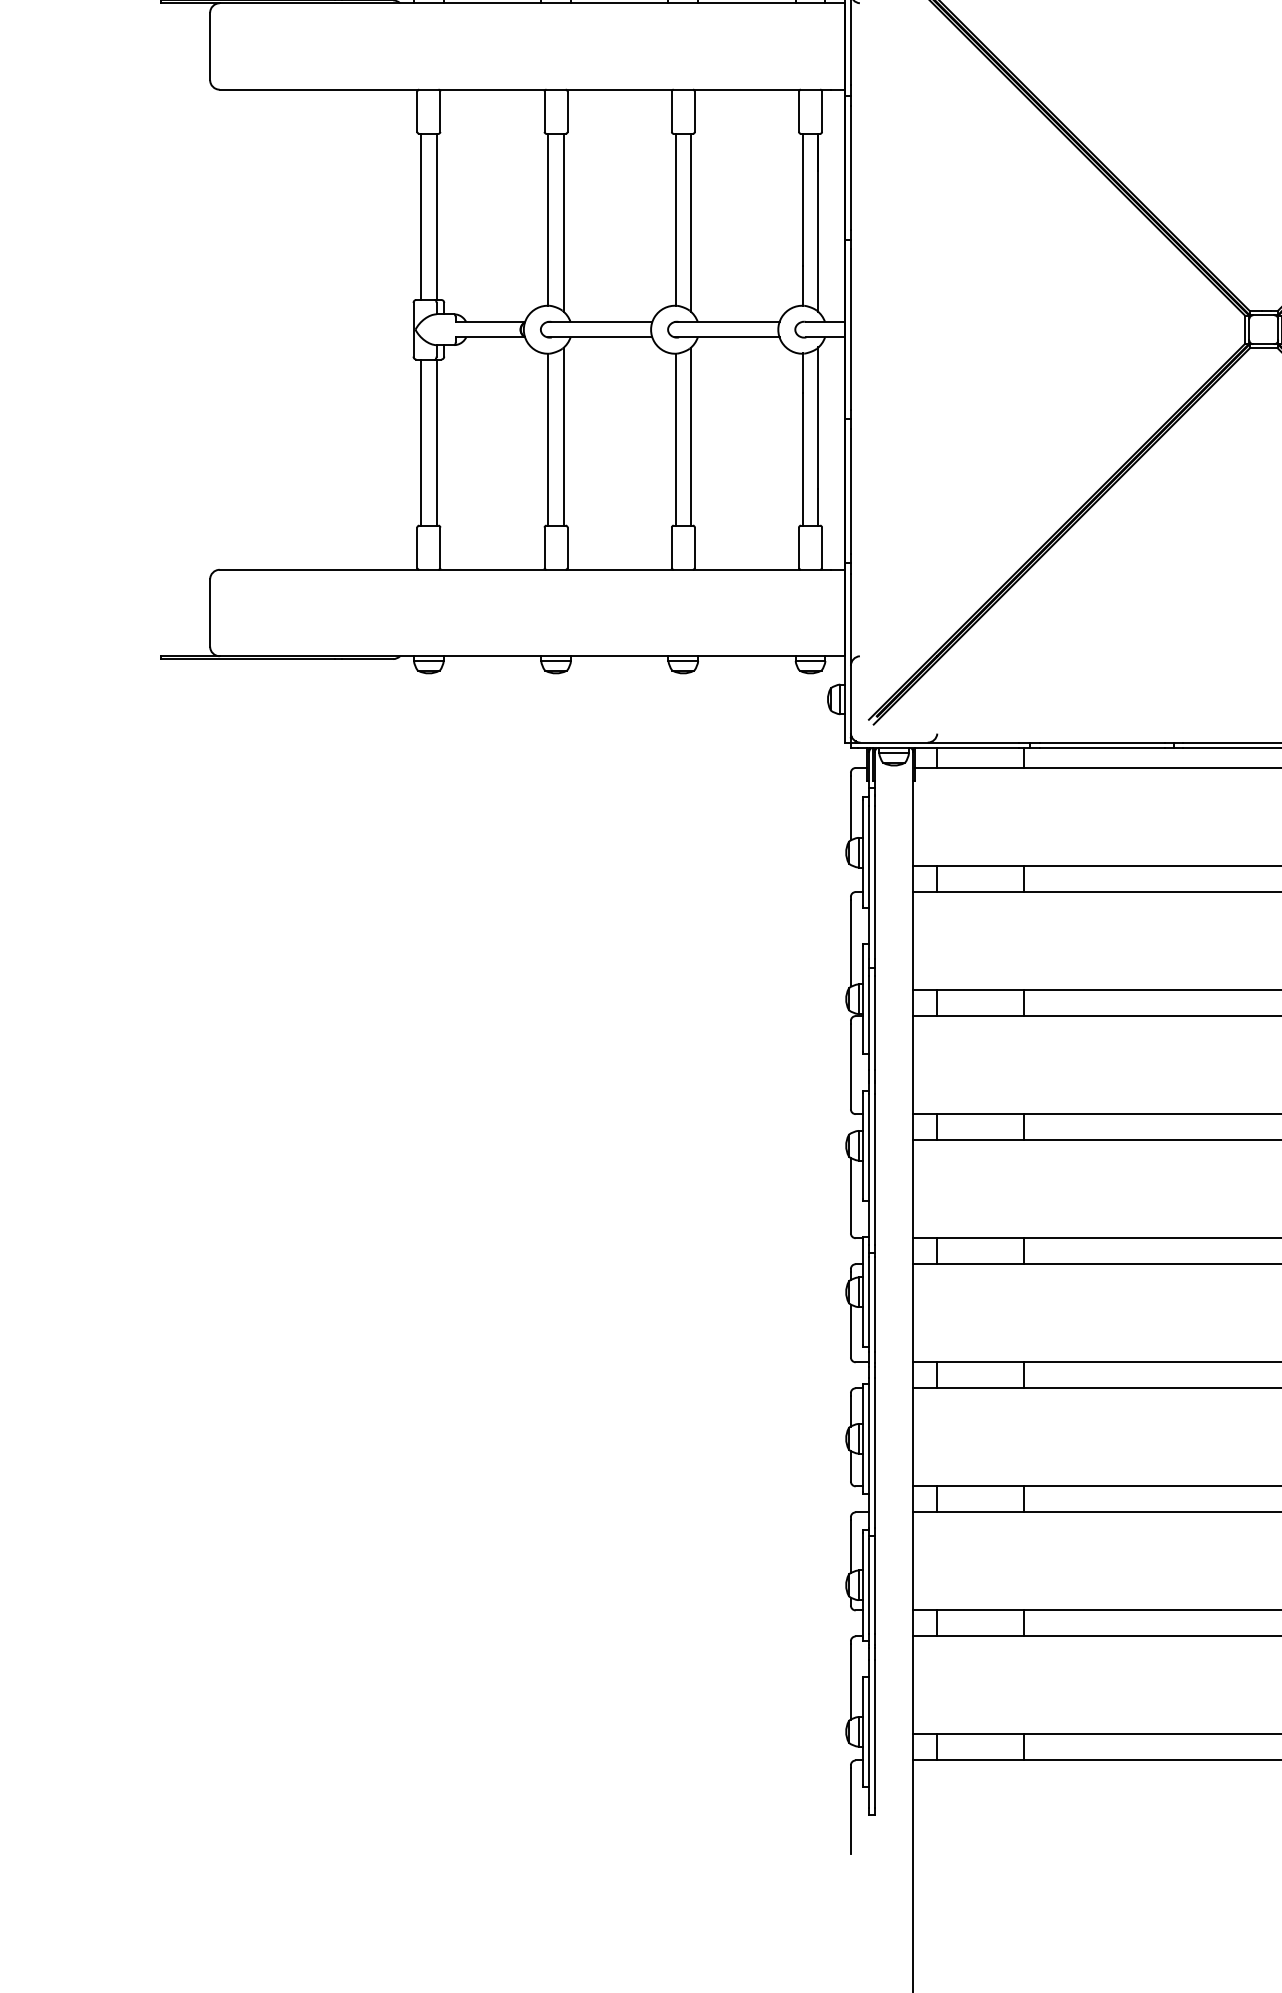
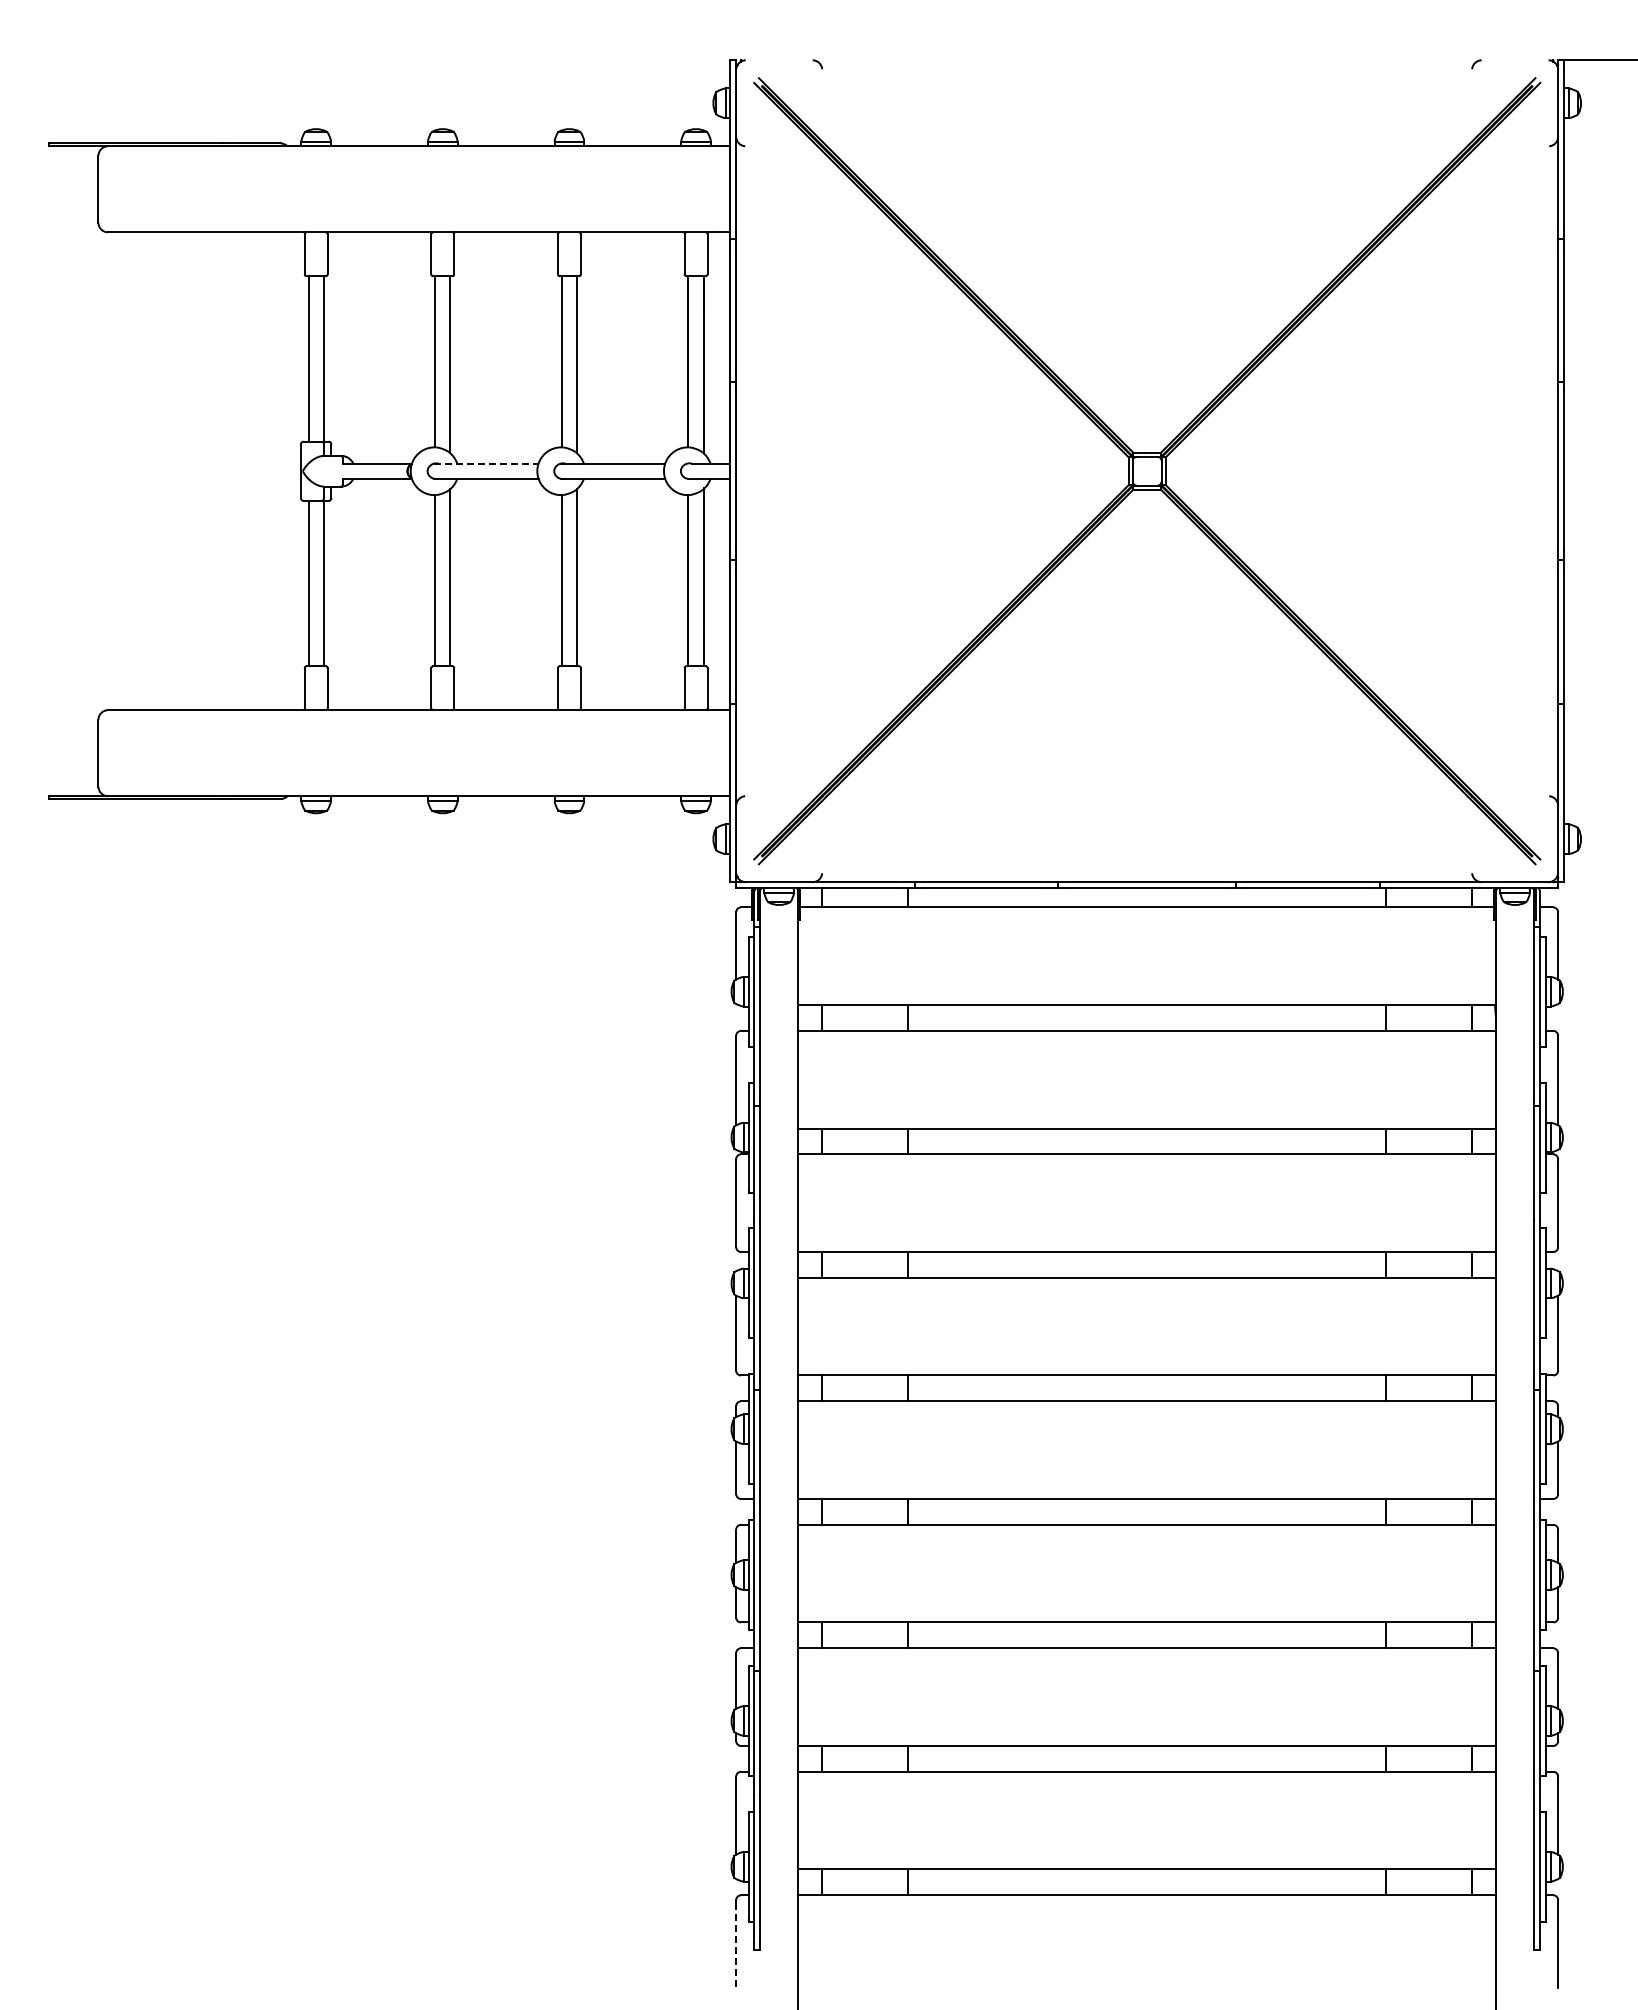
line: (600, 321) -> (486, 463), solid -> dashed
line: (851, 1811) -> (736, 1946), solid -> dashed

